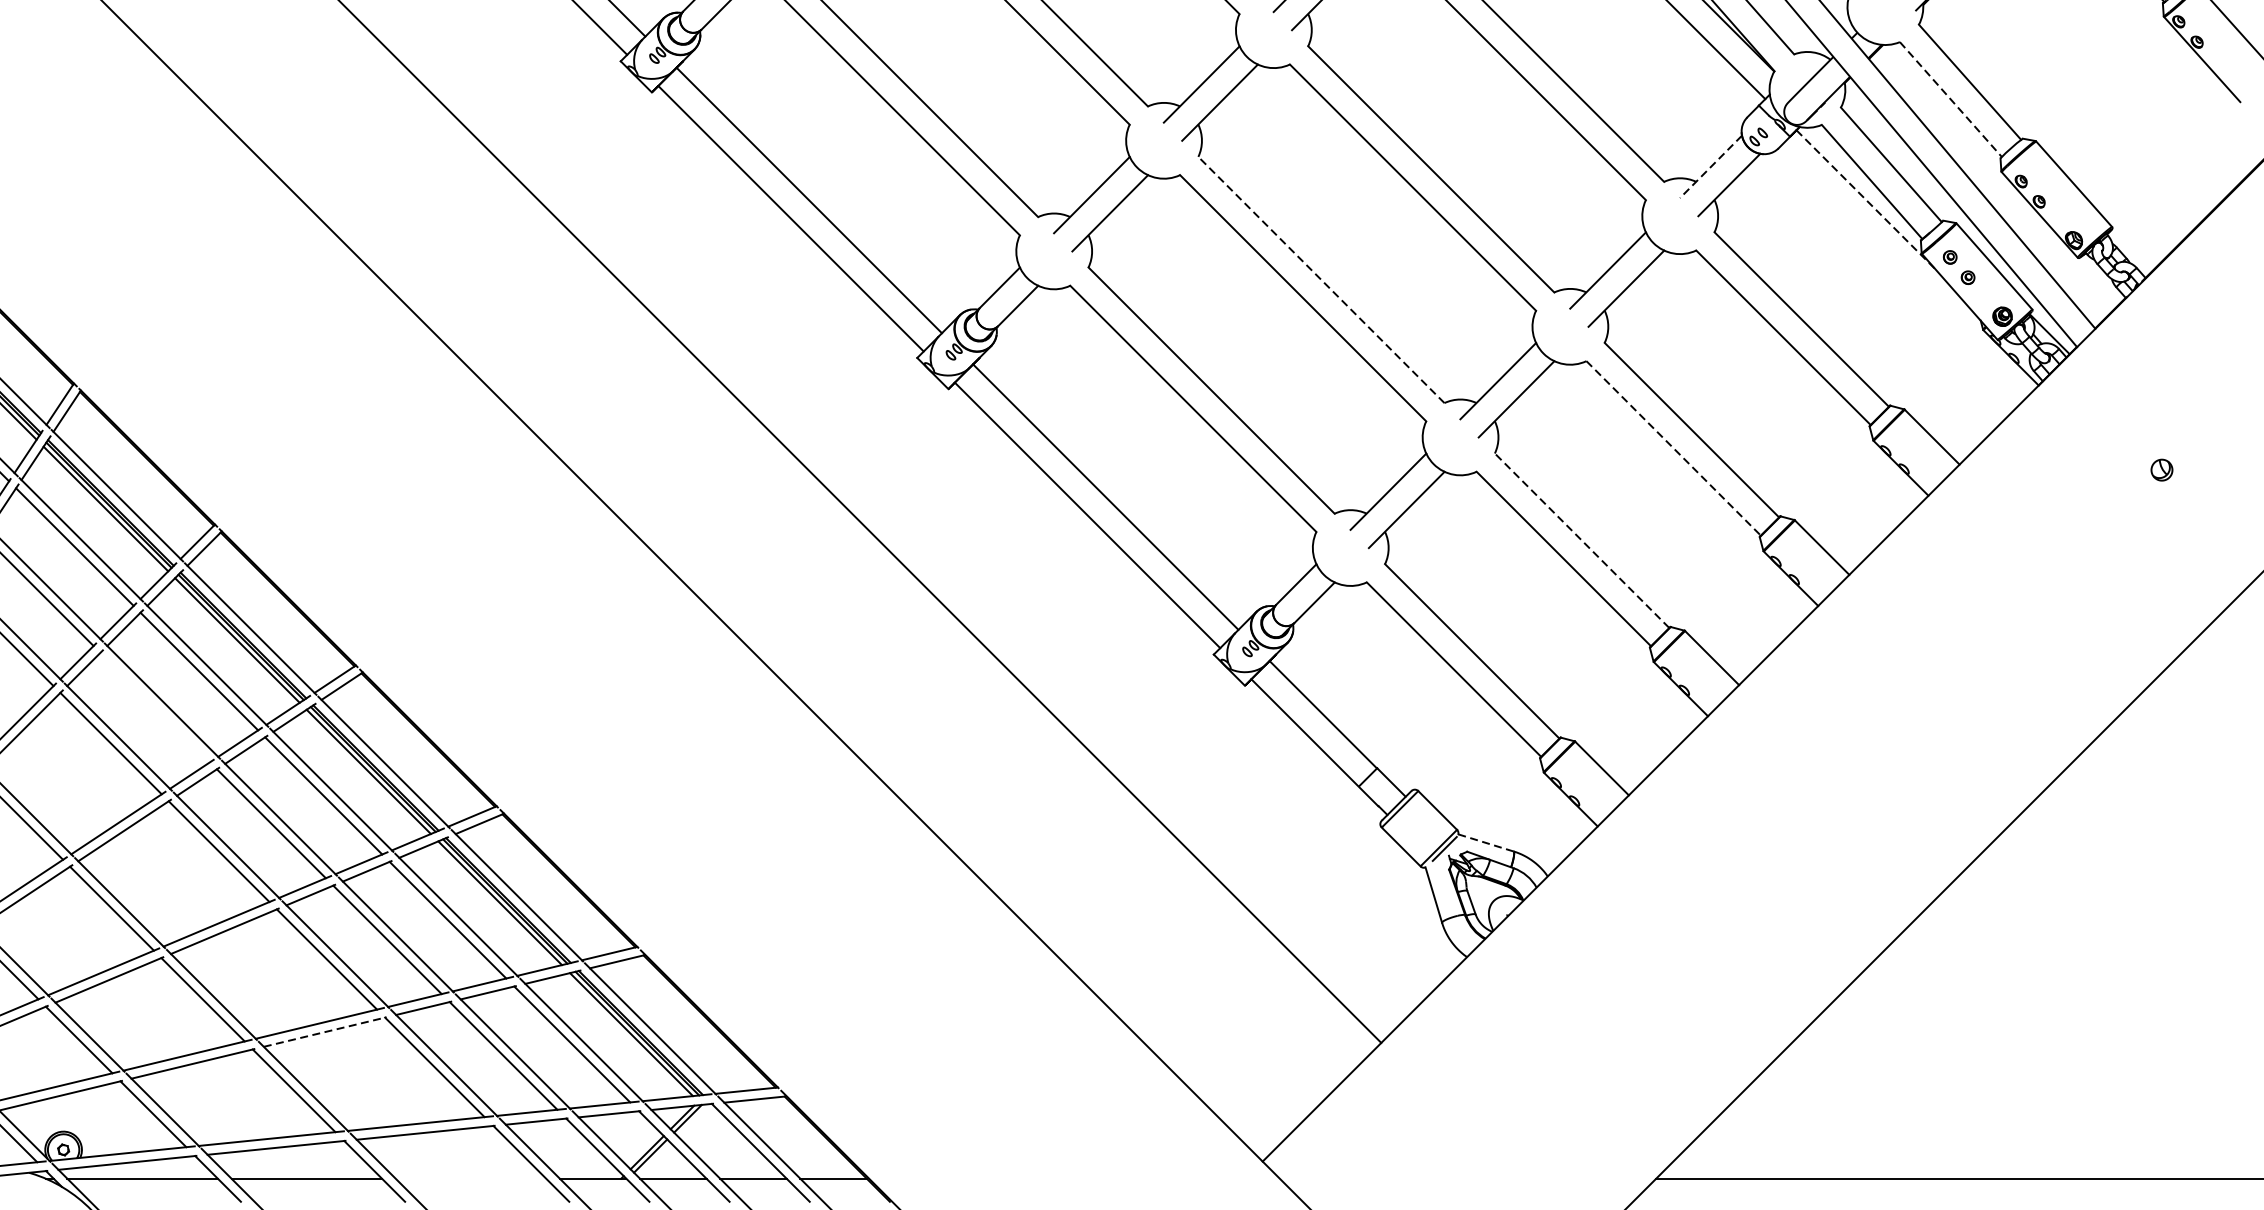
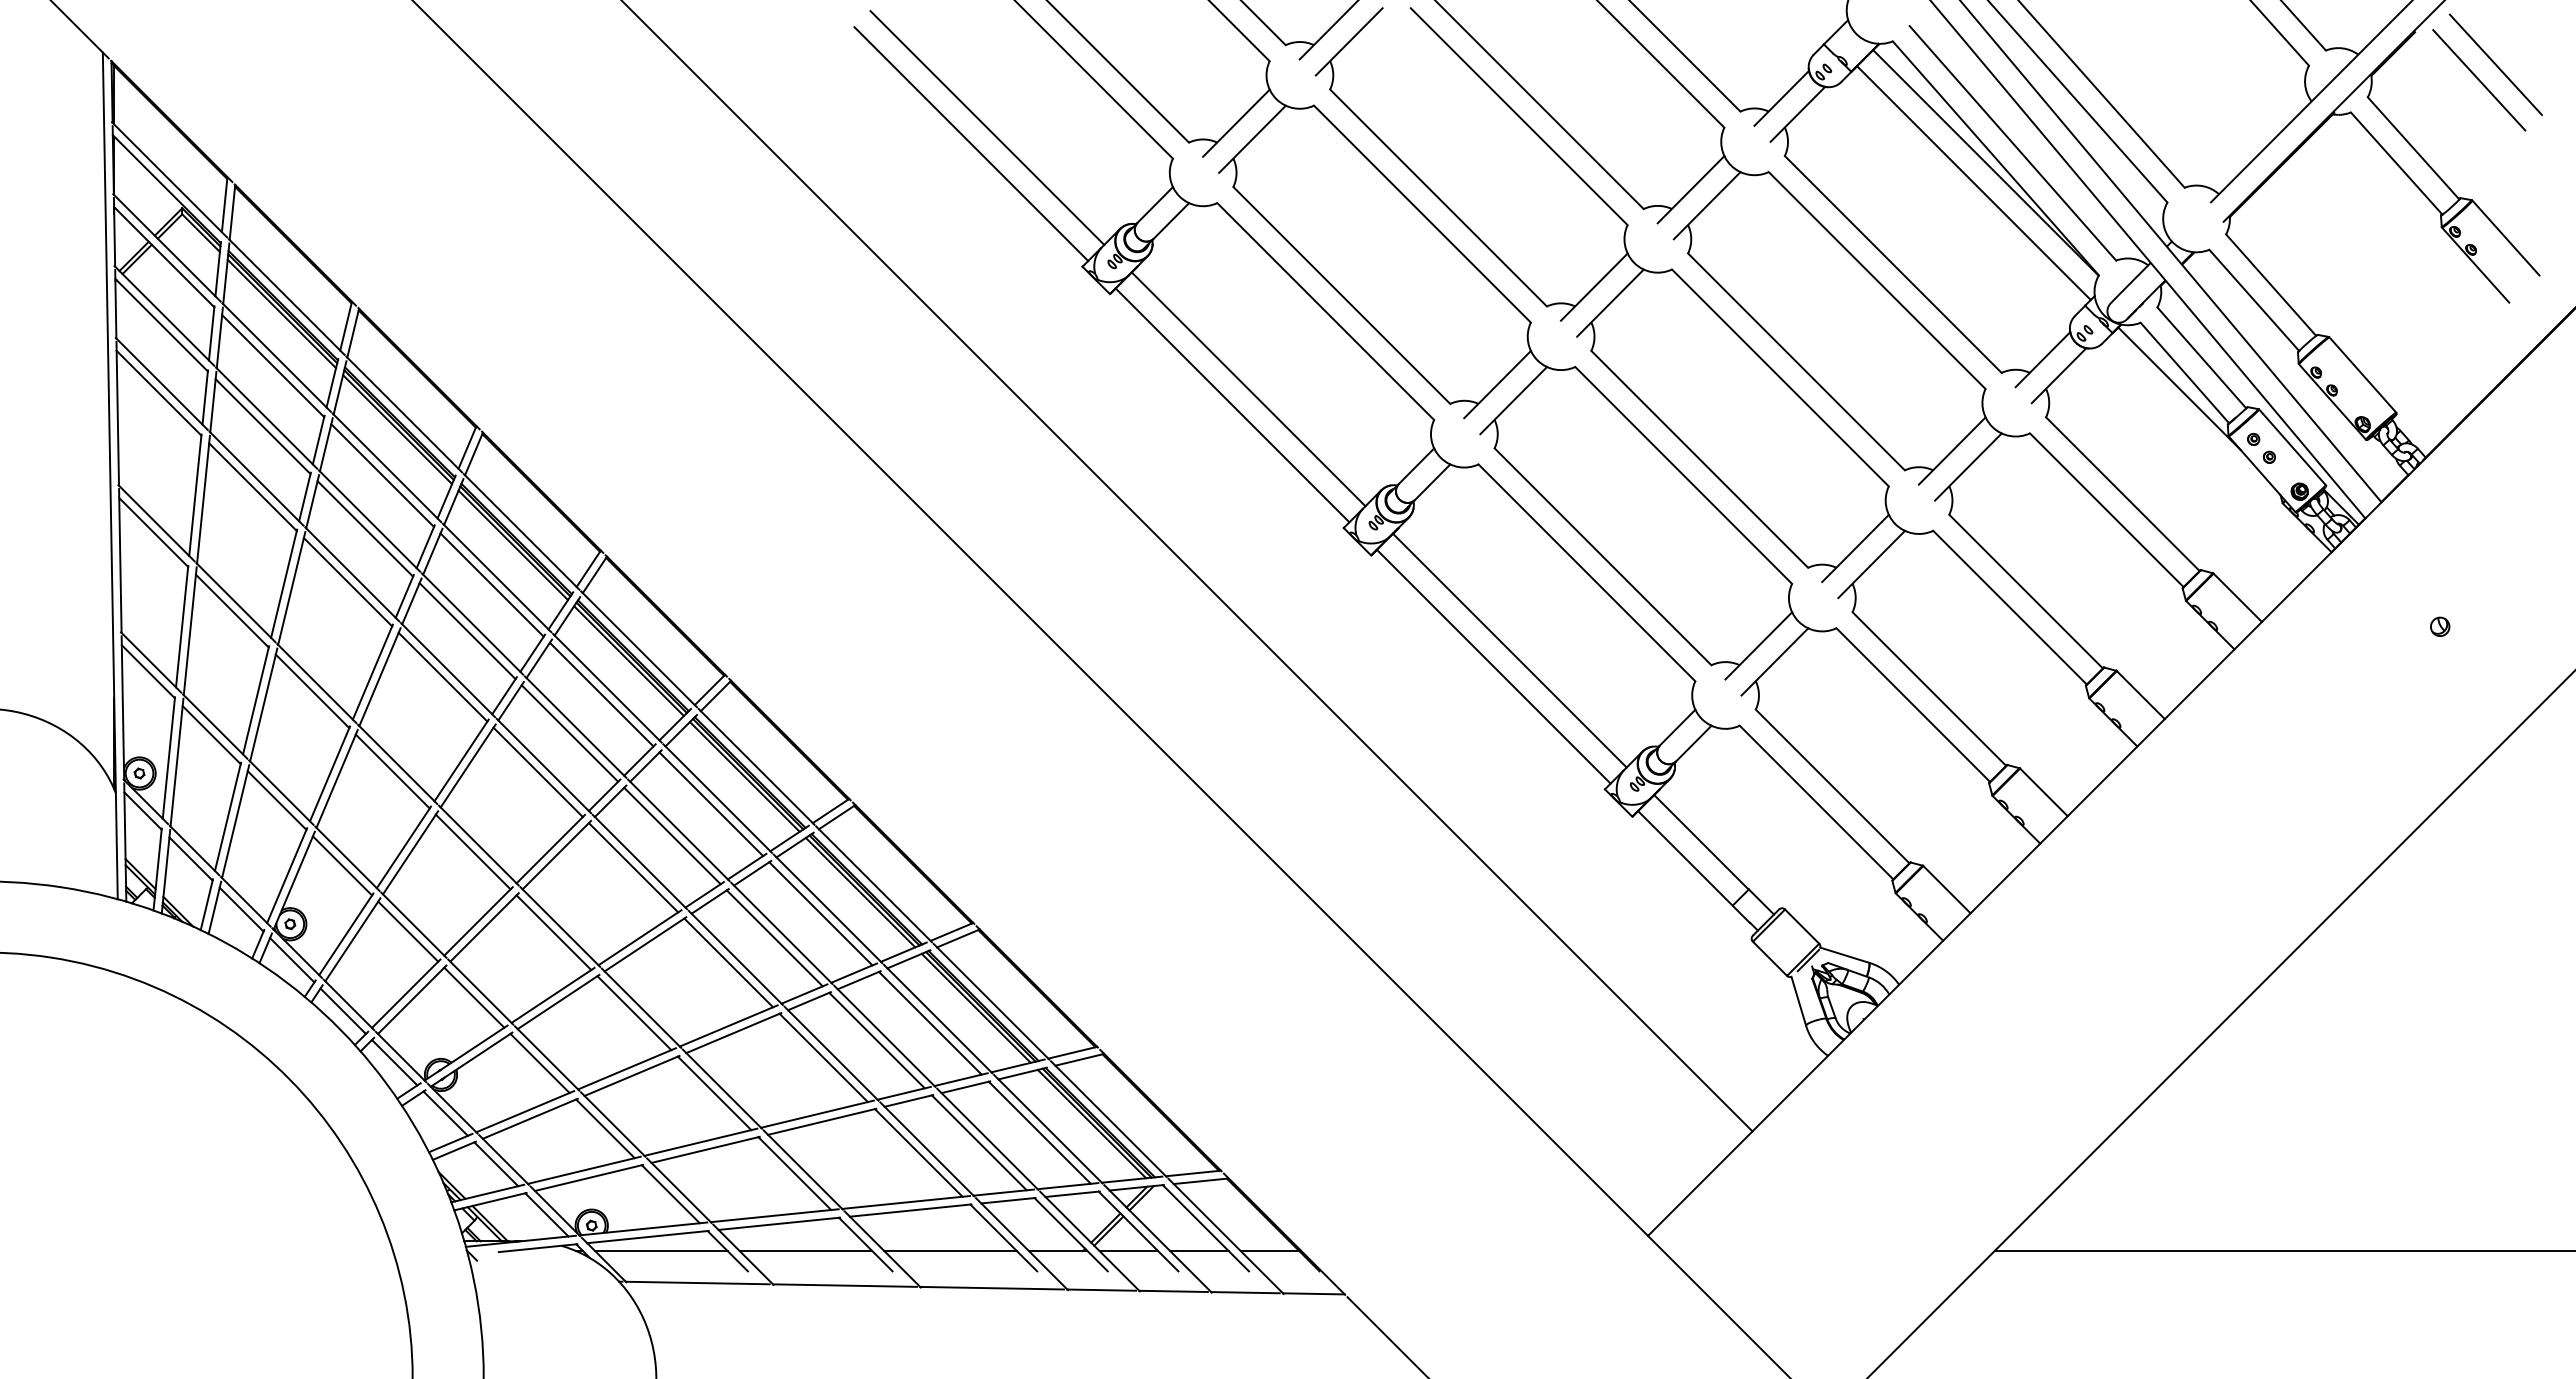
line: (1951, 99) -> (2254, 300), dashed -> solid
line: (1710, 166) -> (2042, 359), dashed -> solid
line: (1866, 199) -> (2179, 388), dashed -> solid
line: (1321, 280) -> (1699, 459), dashed -> solid
line: (1674, 448) -> (2010, 607), dashed -> solid
line: (1582, 541) -> (1929, 689), dashed -> solid
line: (155, 707) -> (672, 835), added
line: (1485, 843) -> (1844, 955), dashed -> solid
line: (325, 1031) -> (822, 1121), dashed -> solid
line: (470, 1179) -> (950, 1251), added

